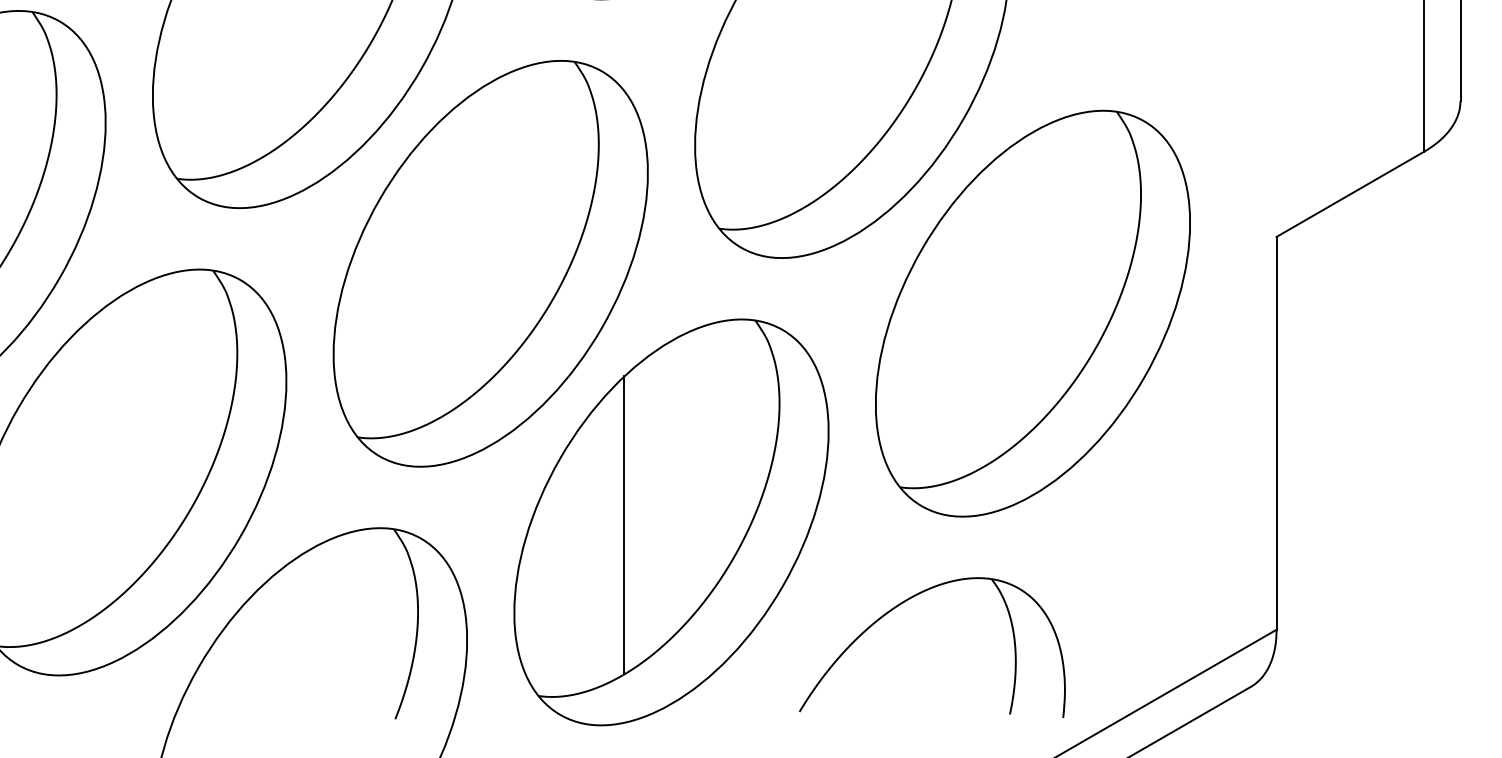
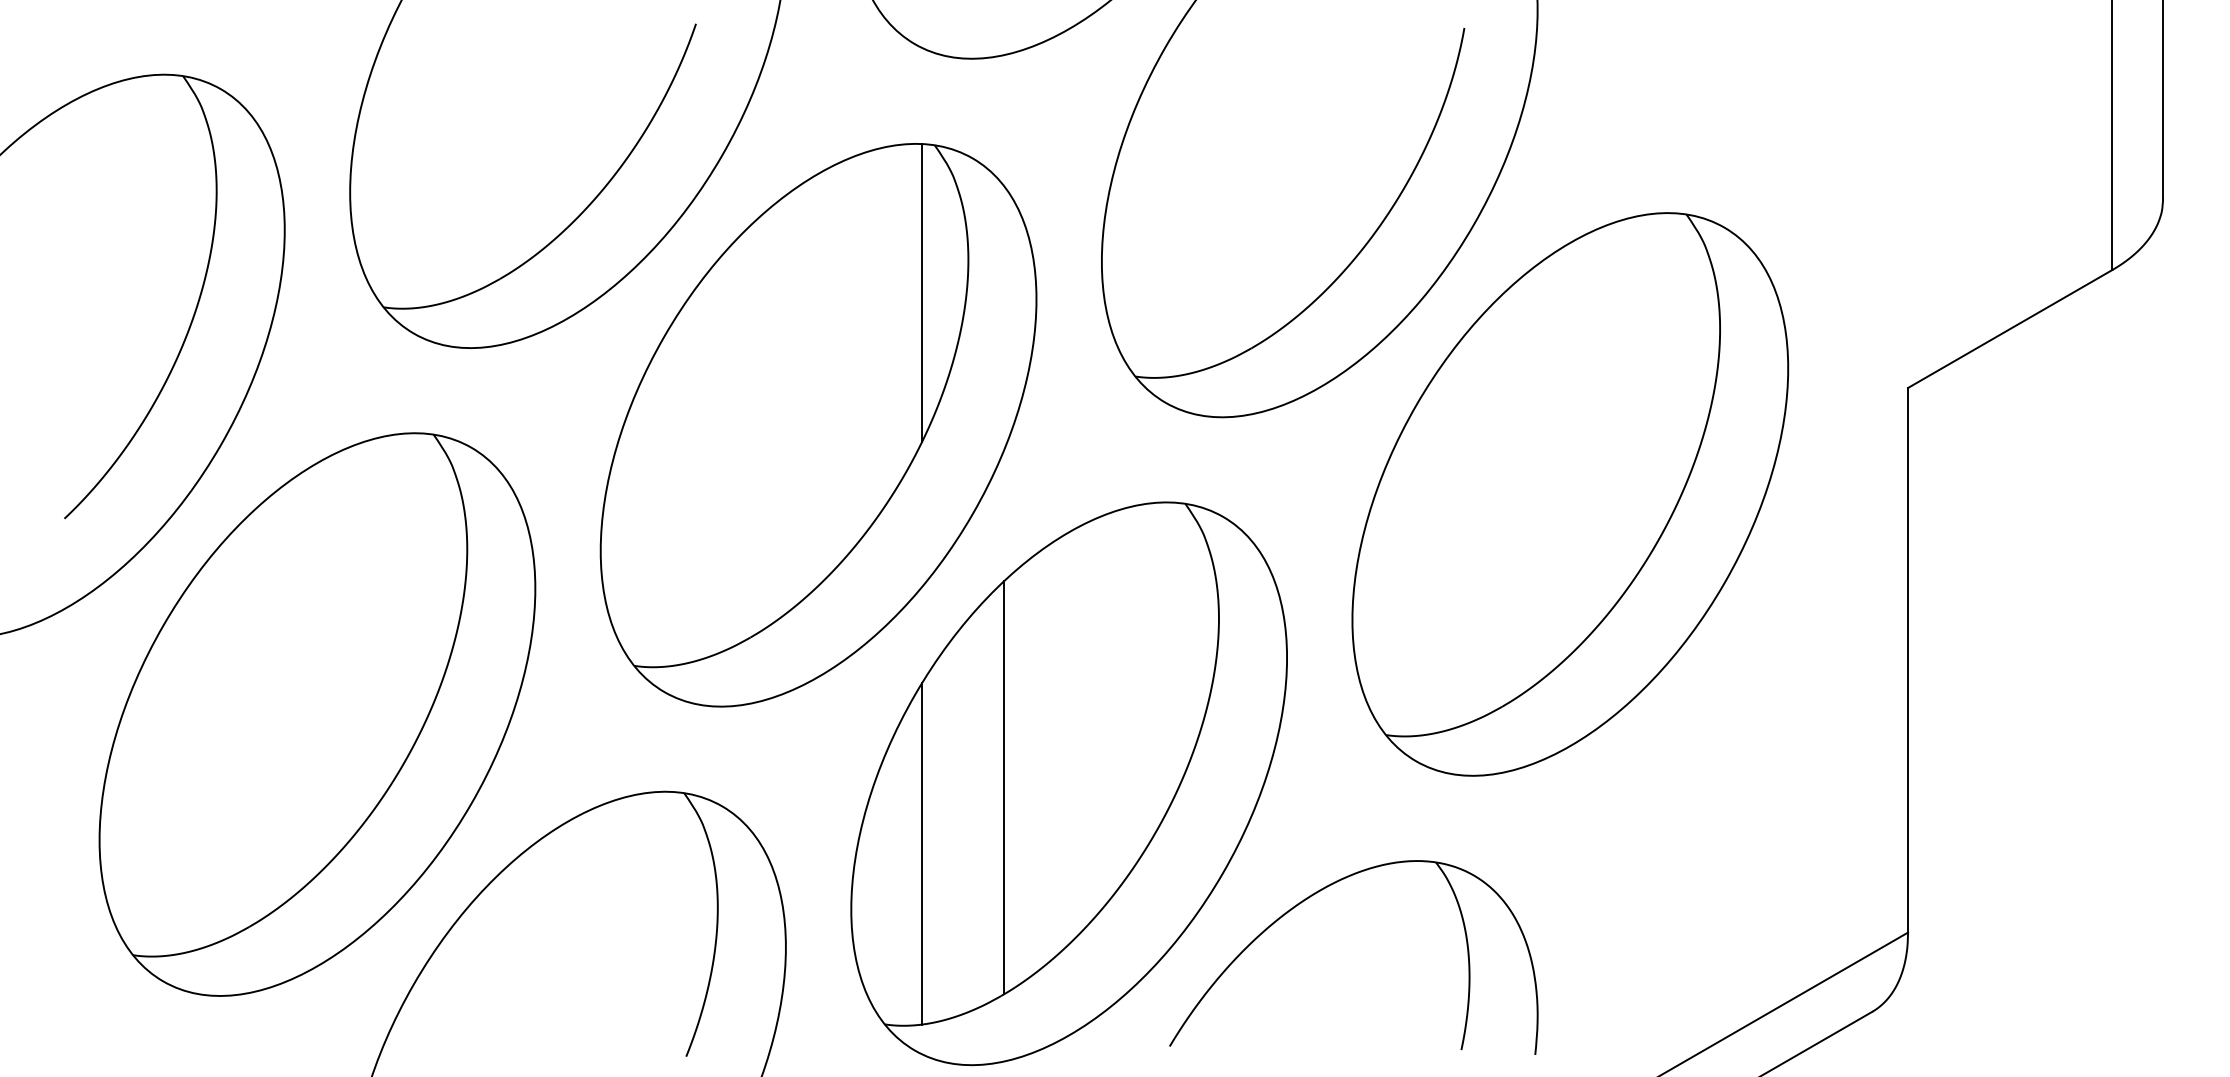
line: (565, 168) -> (922, 292), added
line: (565, 572) -> (922, 853), added
part: (906, 601) -> (1317, 893), moved

